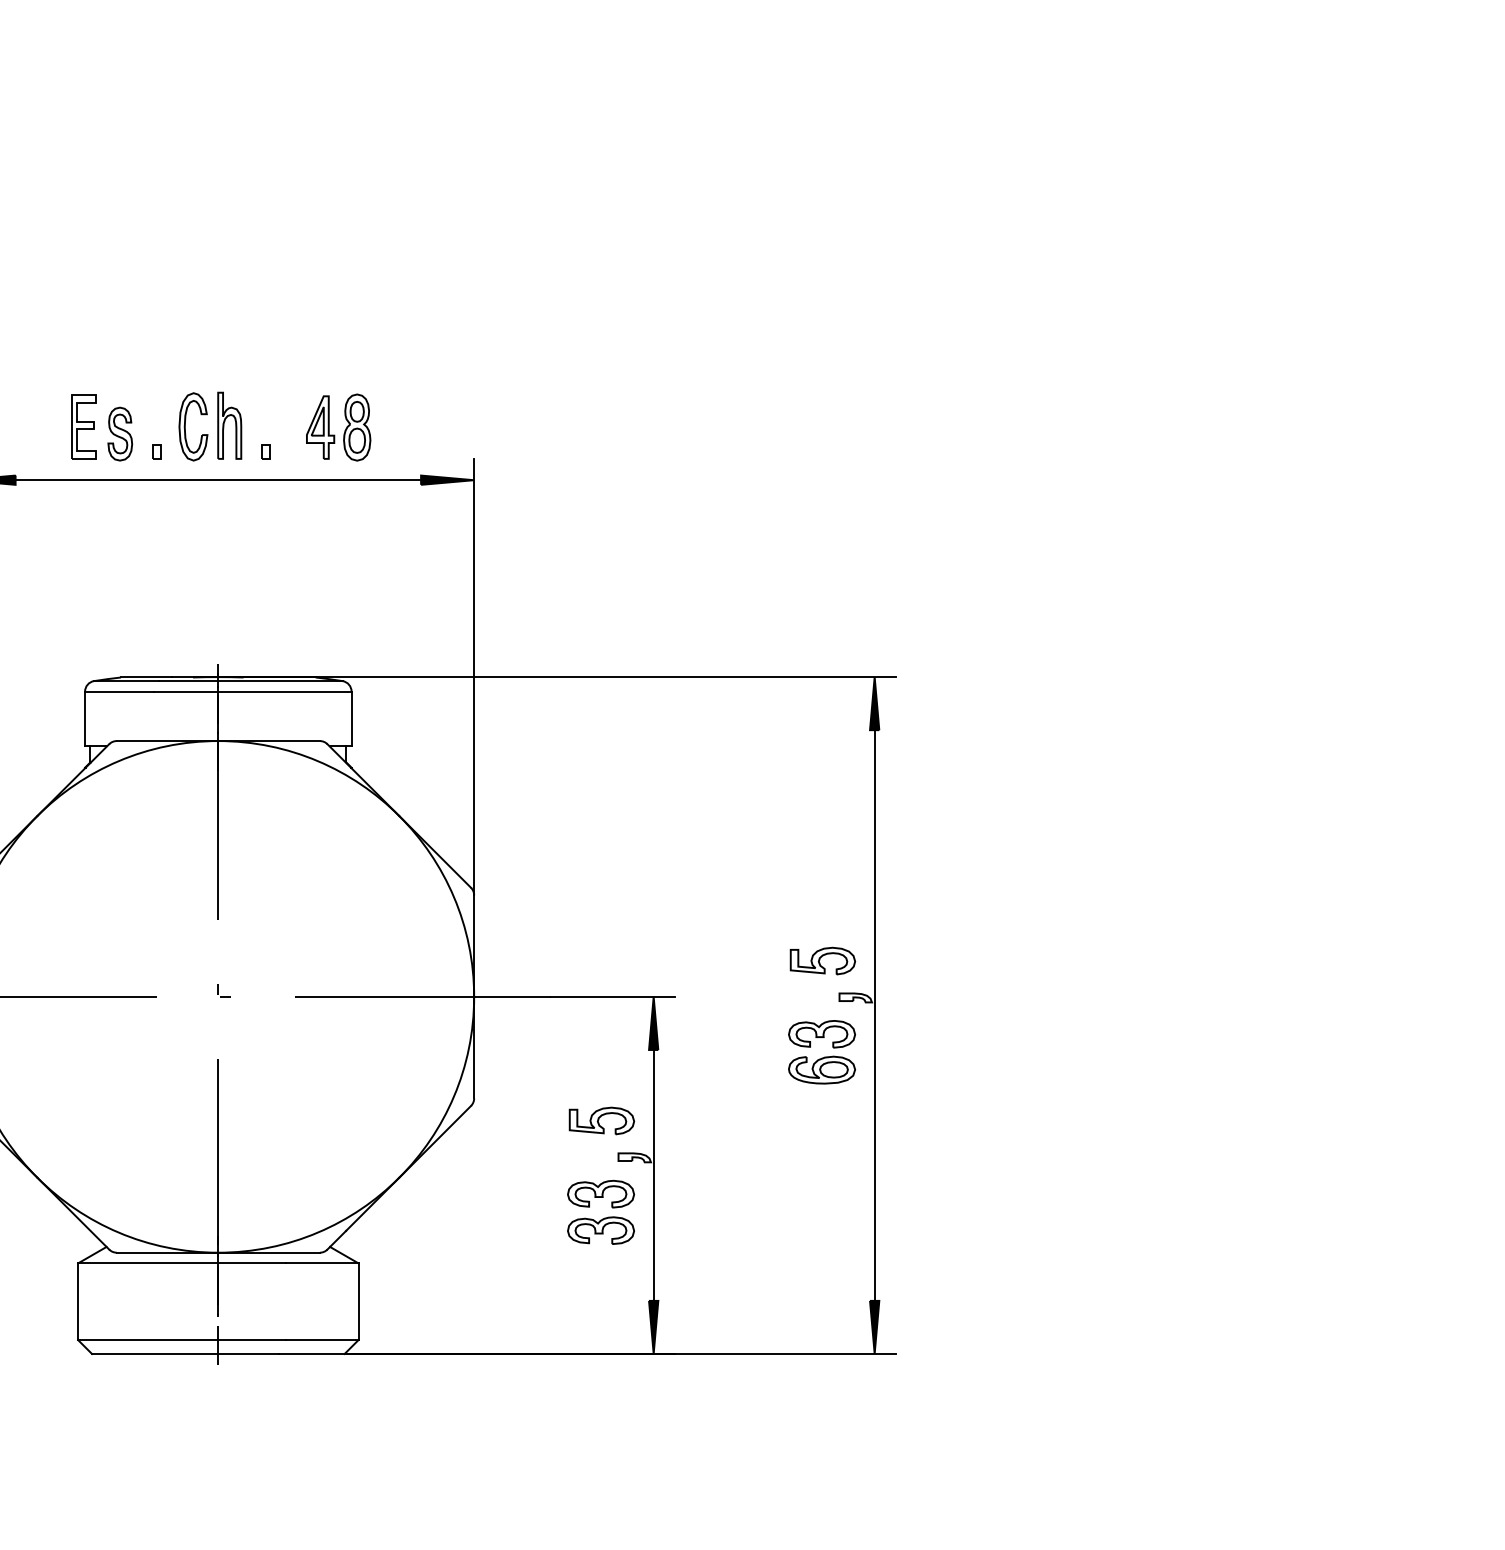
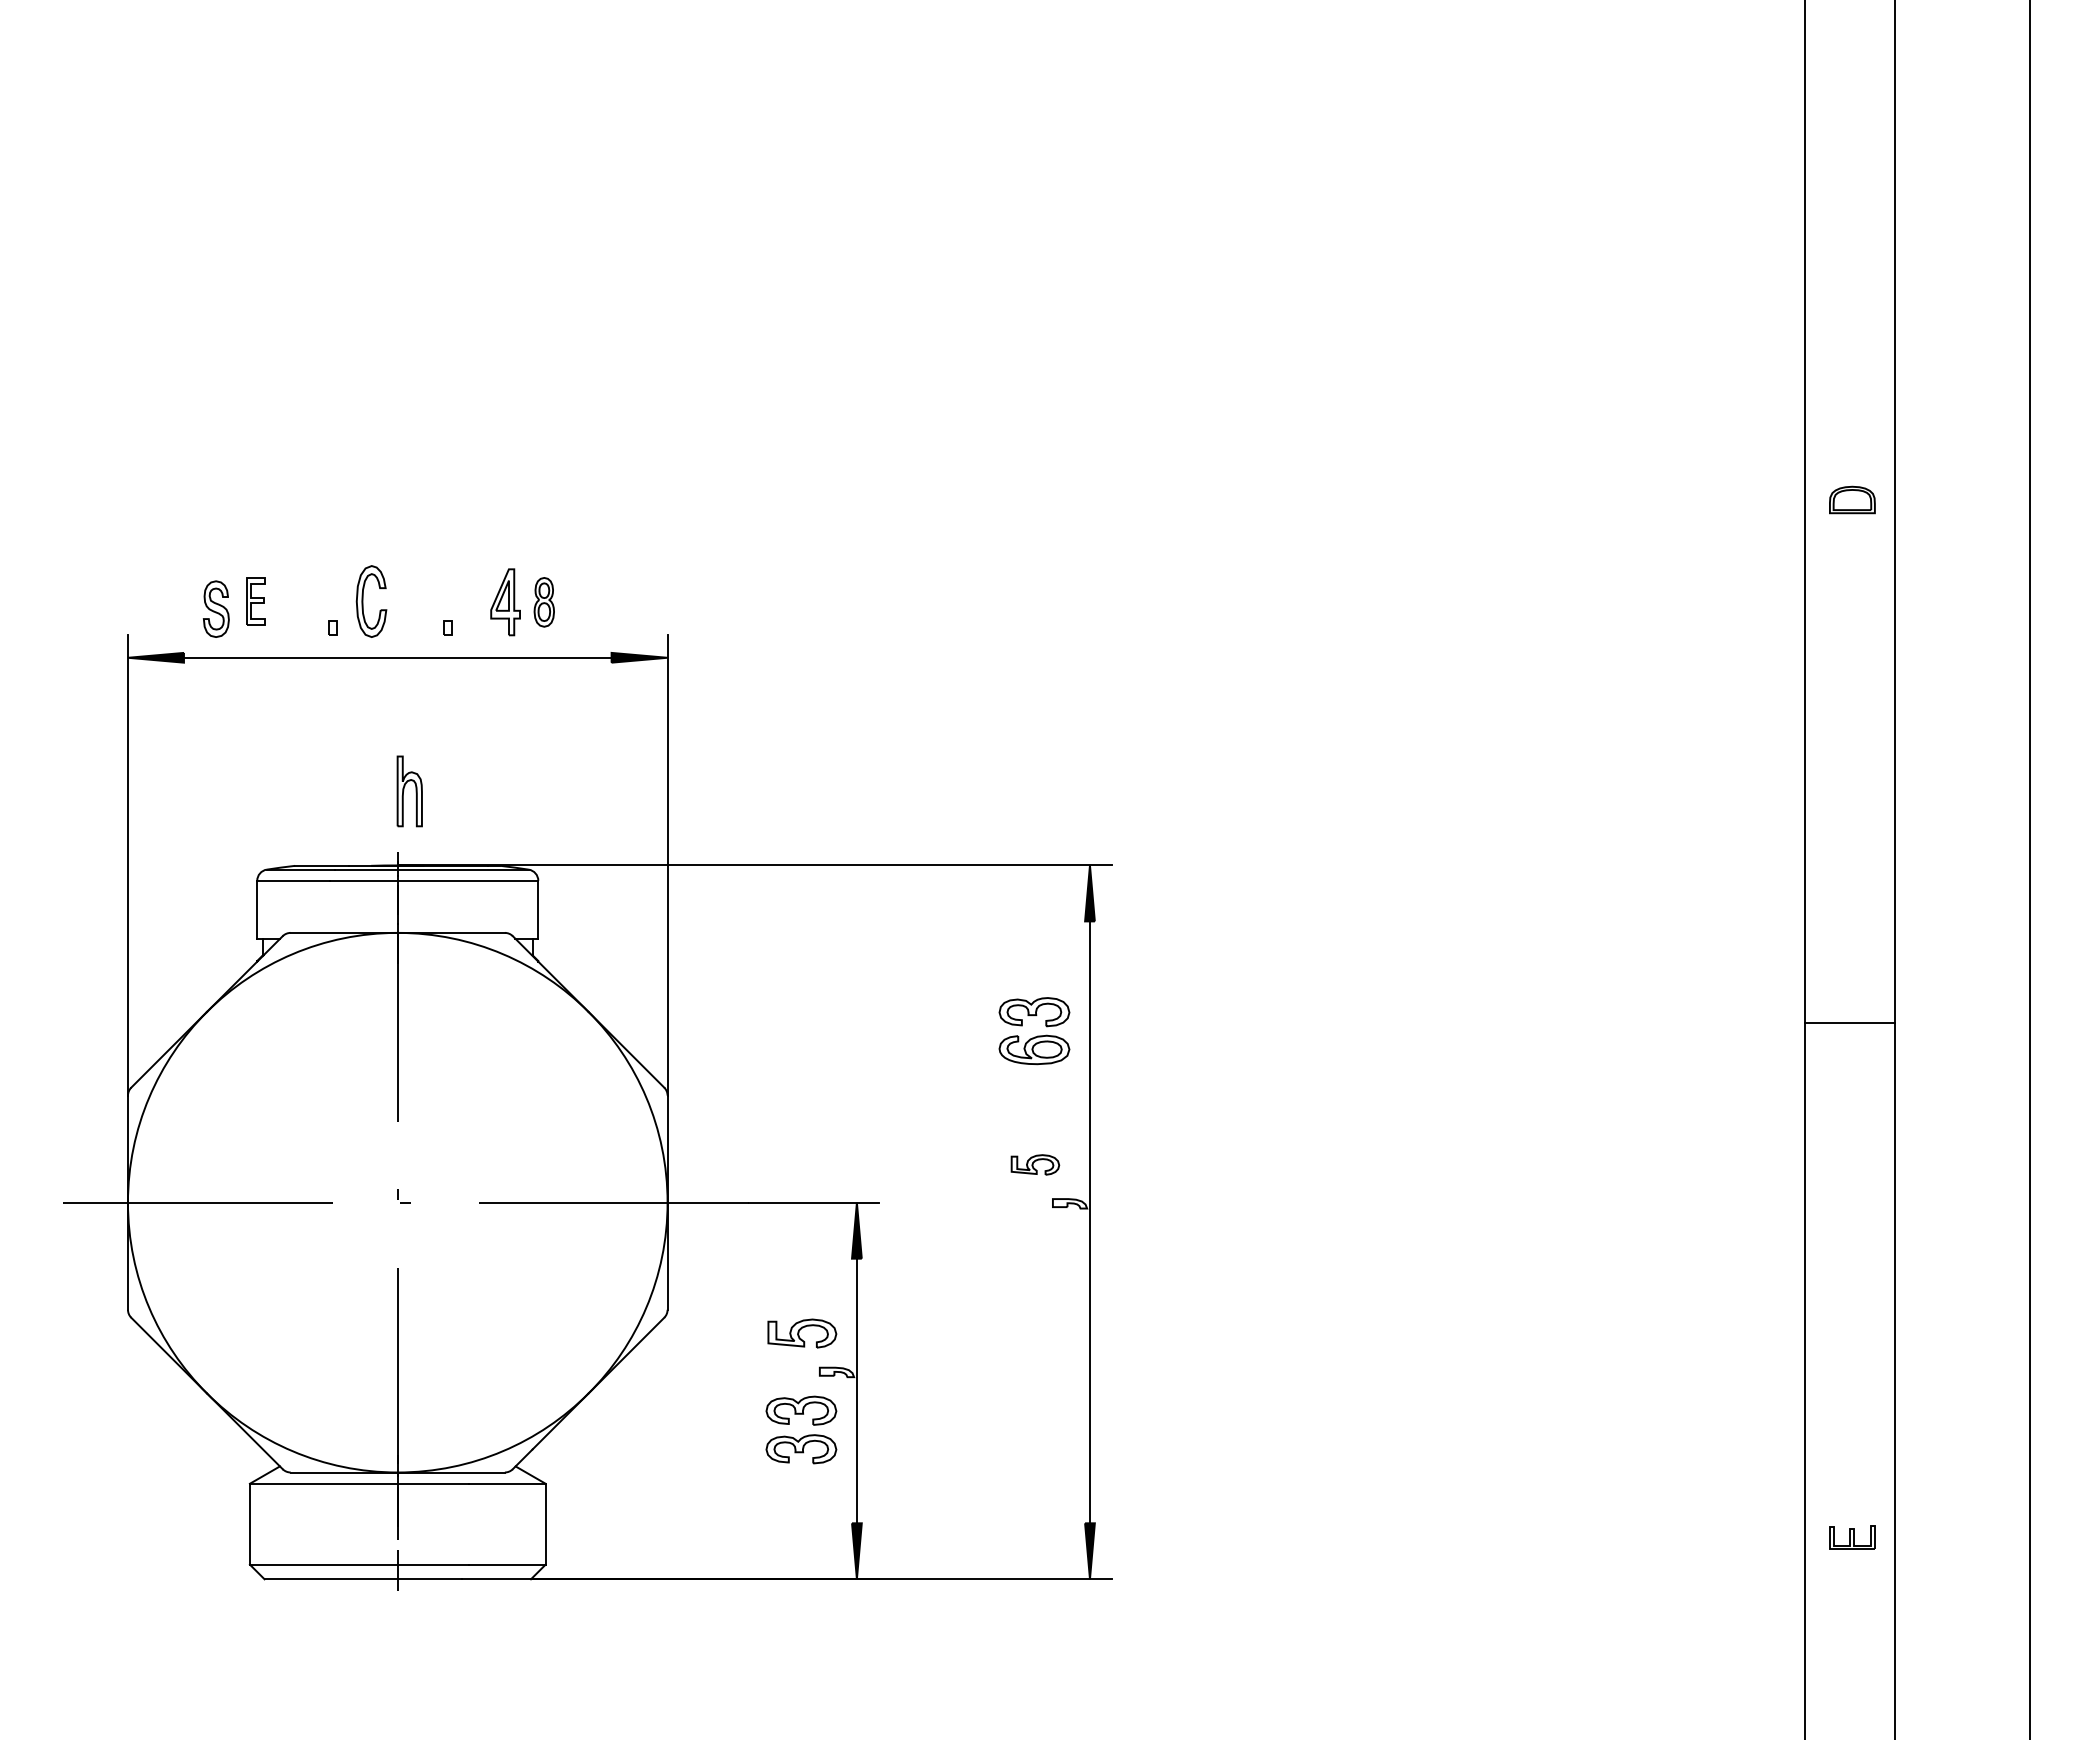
part: (229, 425) -> (409, 791), moved
part: (84, 426) -> (256, 601), size x0.7
part: (357, 427) -> (544, 602), size x0.7
part: (119, 433) -> (215, 608), moved
part: (823, 960) -> (1035, 1164), size x0.7
part: (822, 1052) -> (1034, 1031), moved

